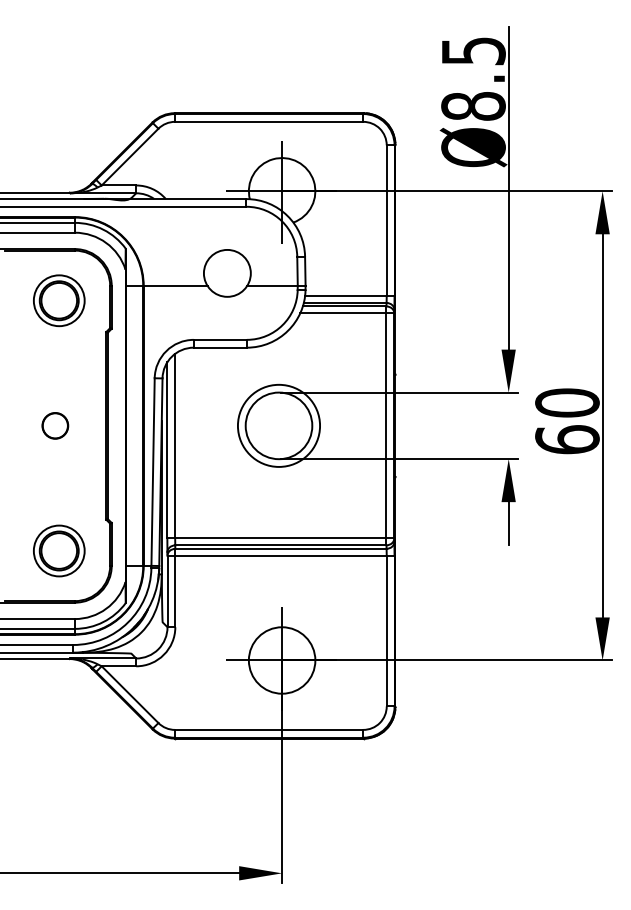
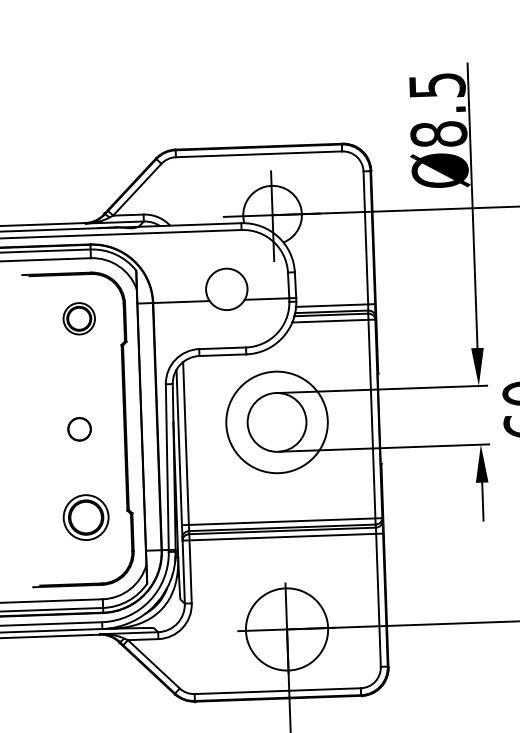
part: (59, 300) -> (79, 318), size x0.7
circle: (278, 425) -> (276, 422), size x1.4
part: (59, 550) -> (86, 517), moved
circle: (281, 660) -> (286, 629), size x1.4

